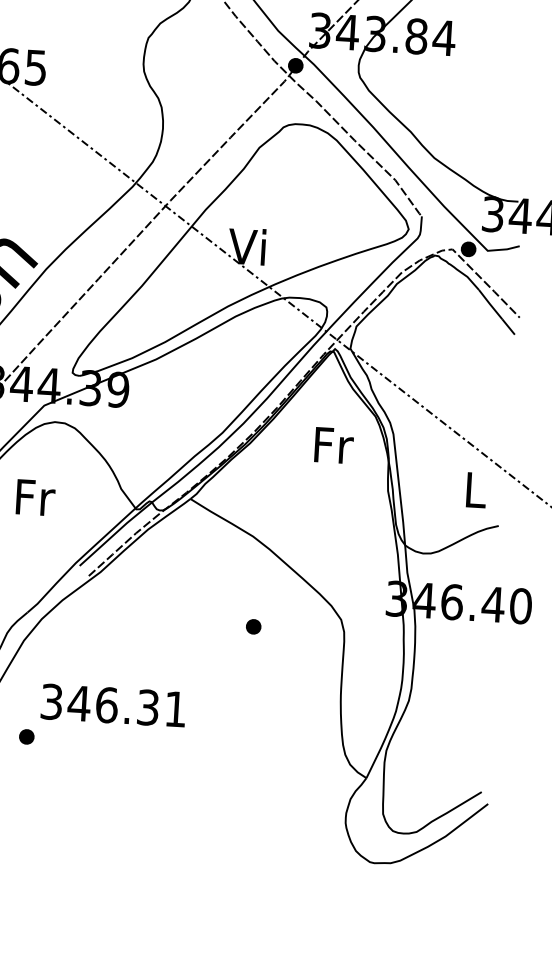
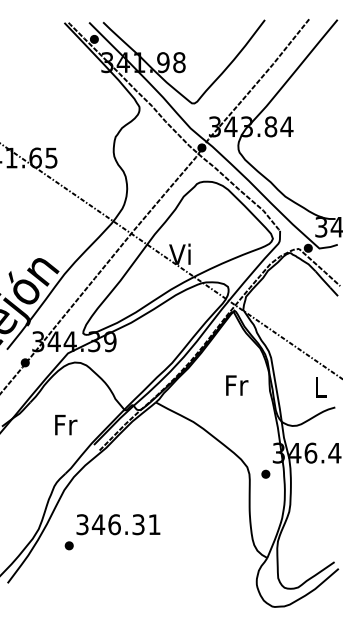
text: (334, 445) -> (237, 385), moved
text: (36, 496) -> (66, 424), moved
part: (253, 625) -> (265, 473), moved

